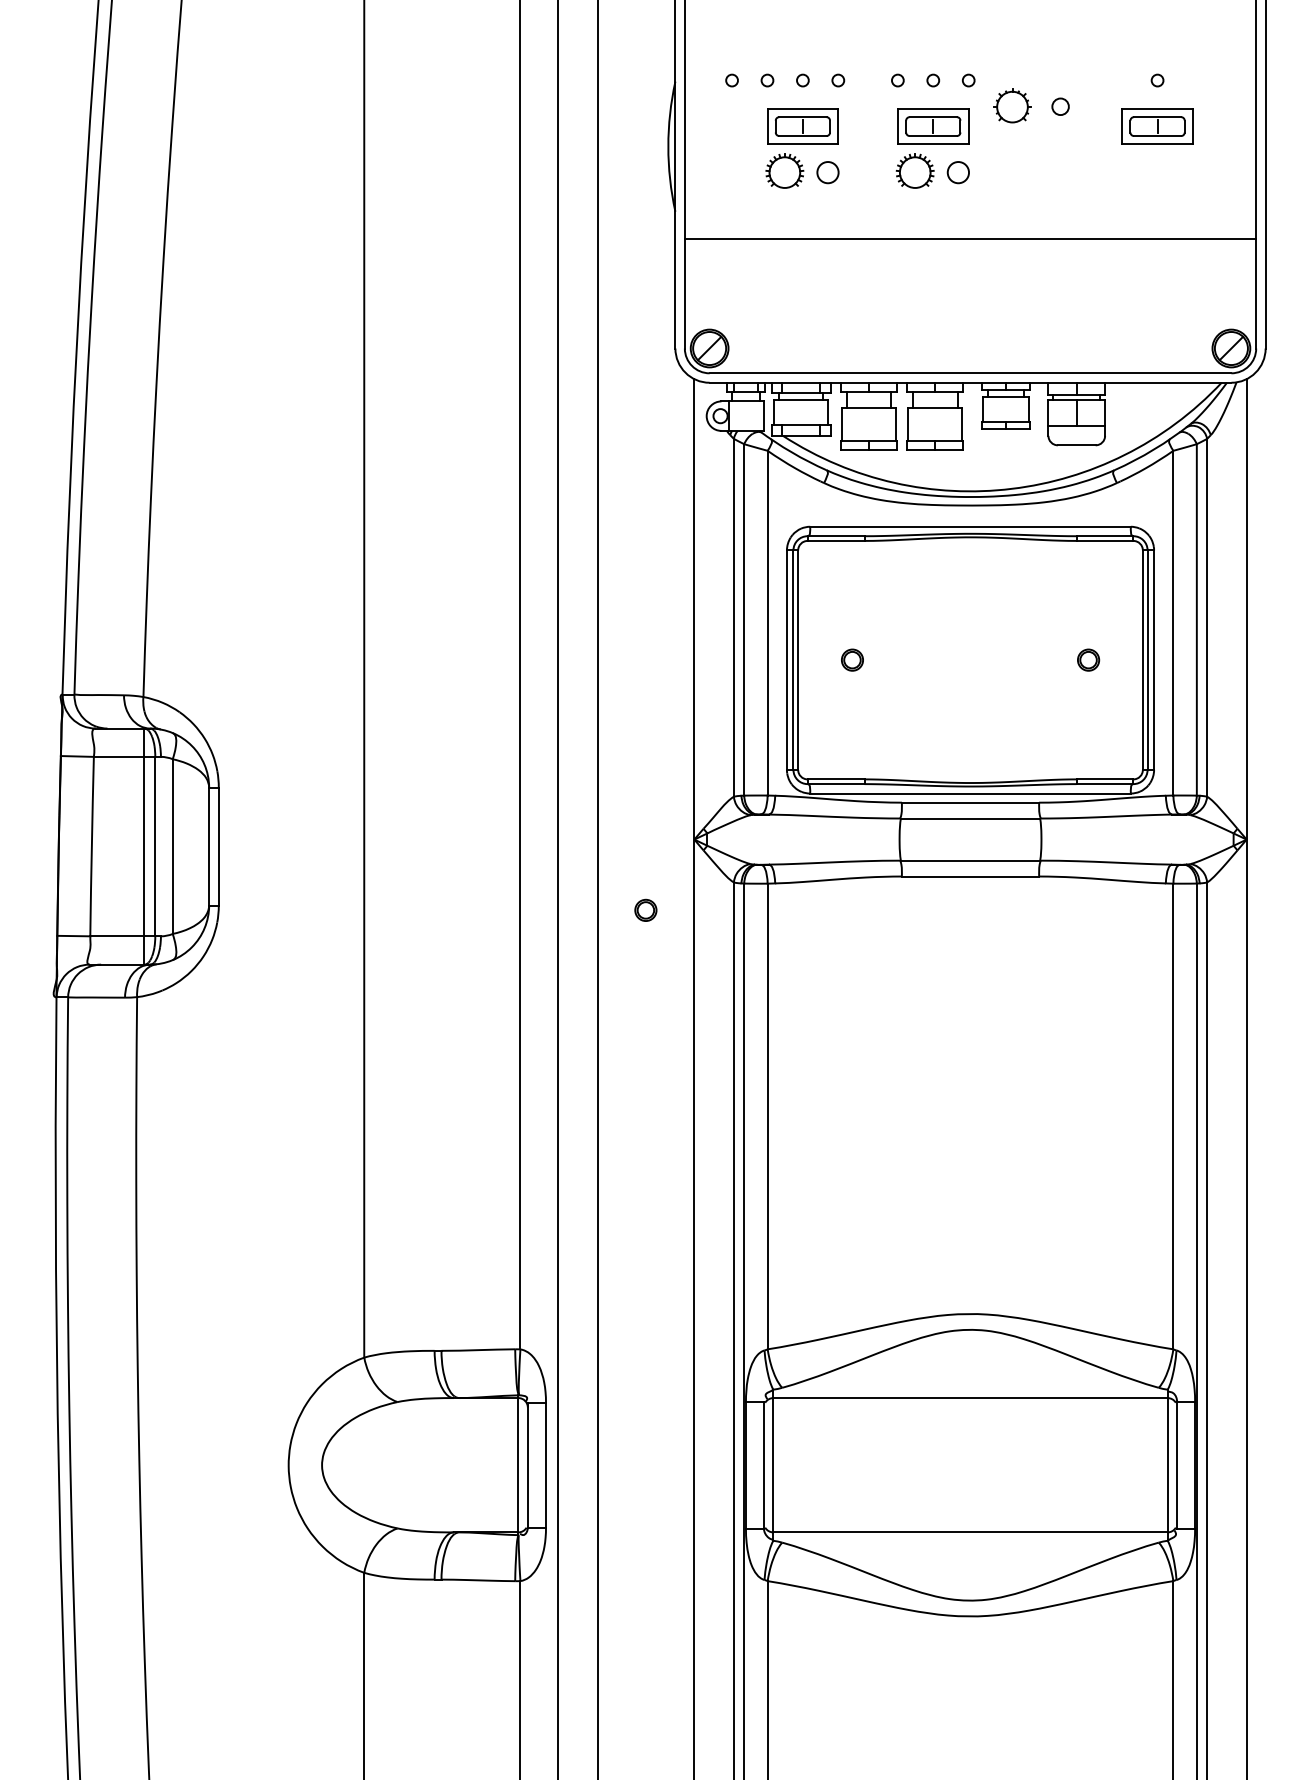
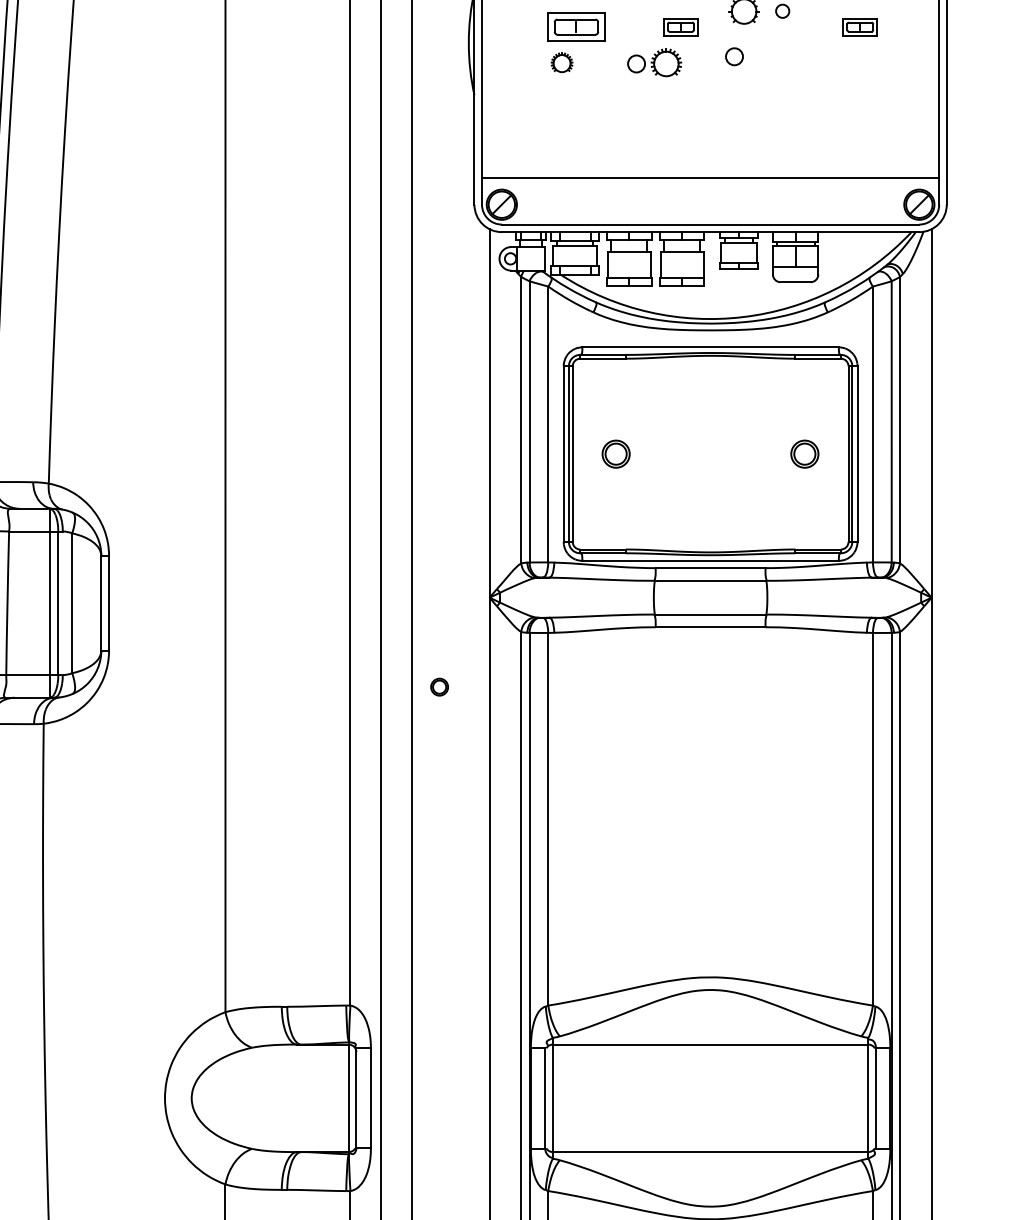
part: (933, 126) -> (680, 27), size x0.6
part: (1157, 126) -> (860, 27), size x0.6
part: (784, 170) -> (561, 62), size x0.7
circle: (827, 172) -> (636, 63), moved
circle: (957, 172) -> (733, 56), moved
line: (970, 238) -> (710, 177), moved
part: (852, 659) -> (616, 453), size x1.6
part: (1088, 659) -> (805, 453), size x1.6
part: (645, 909) -> (439, 686), moved

